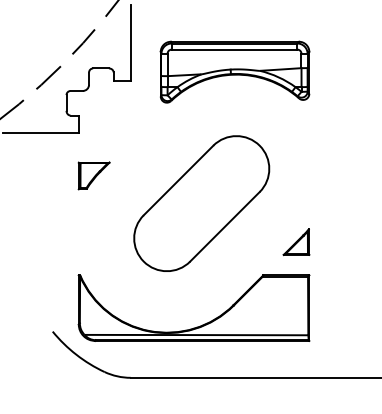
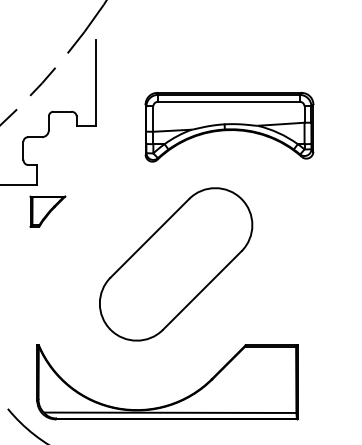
part: (234, 71) -> (228, 126), moved
part: (93, 175) -> (47, 211), moved
part: (296, 241) -> (283, 307), removed

